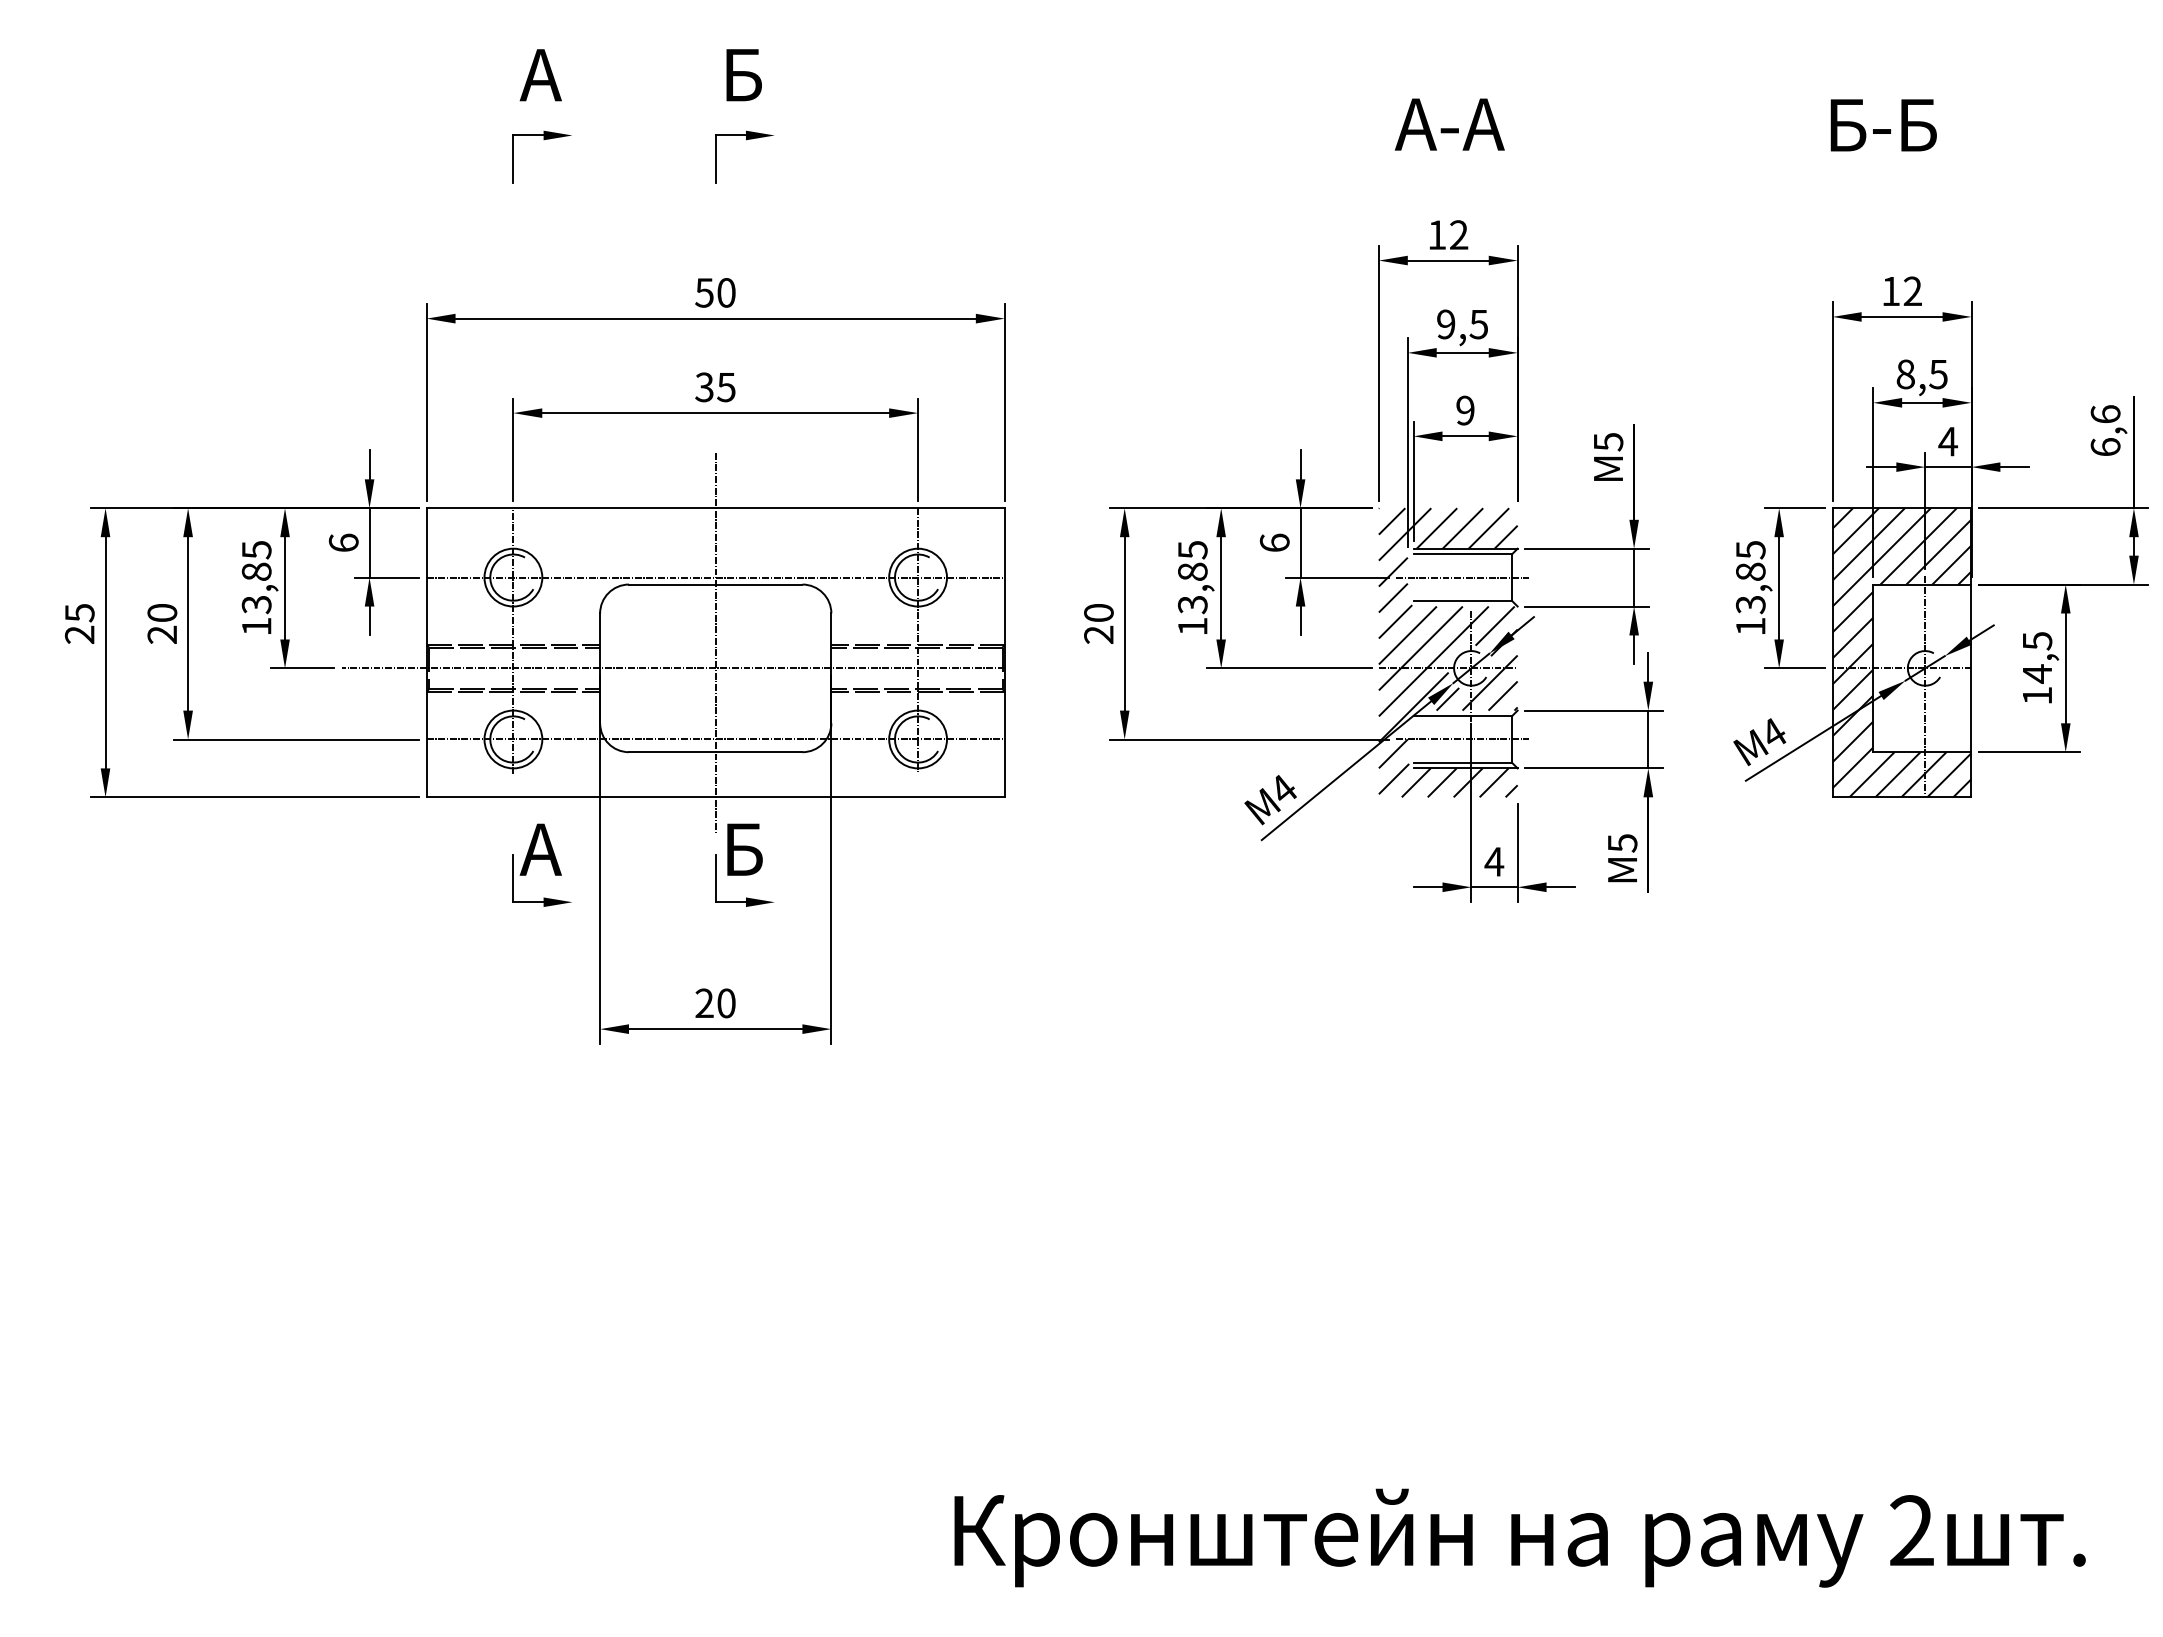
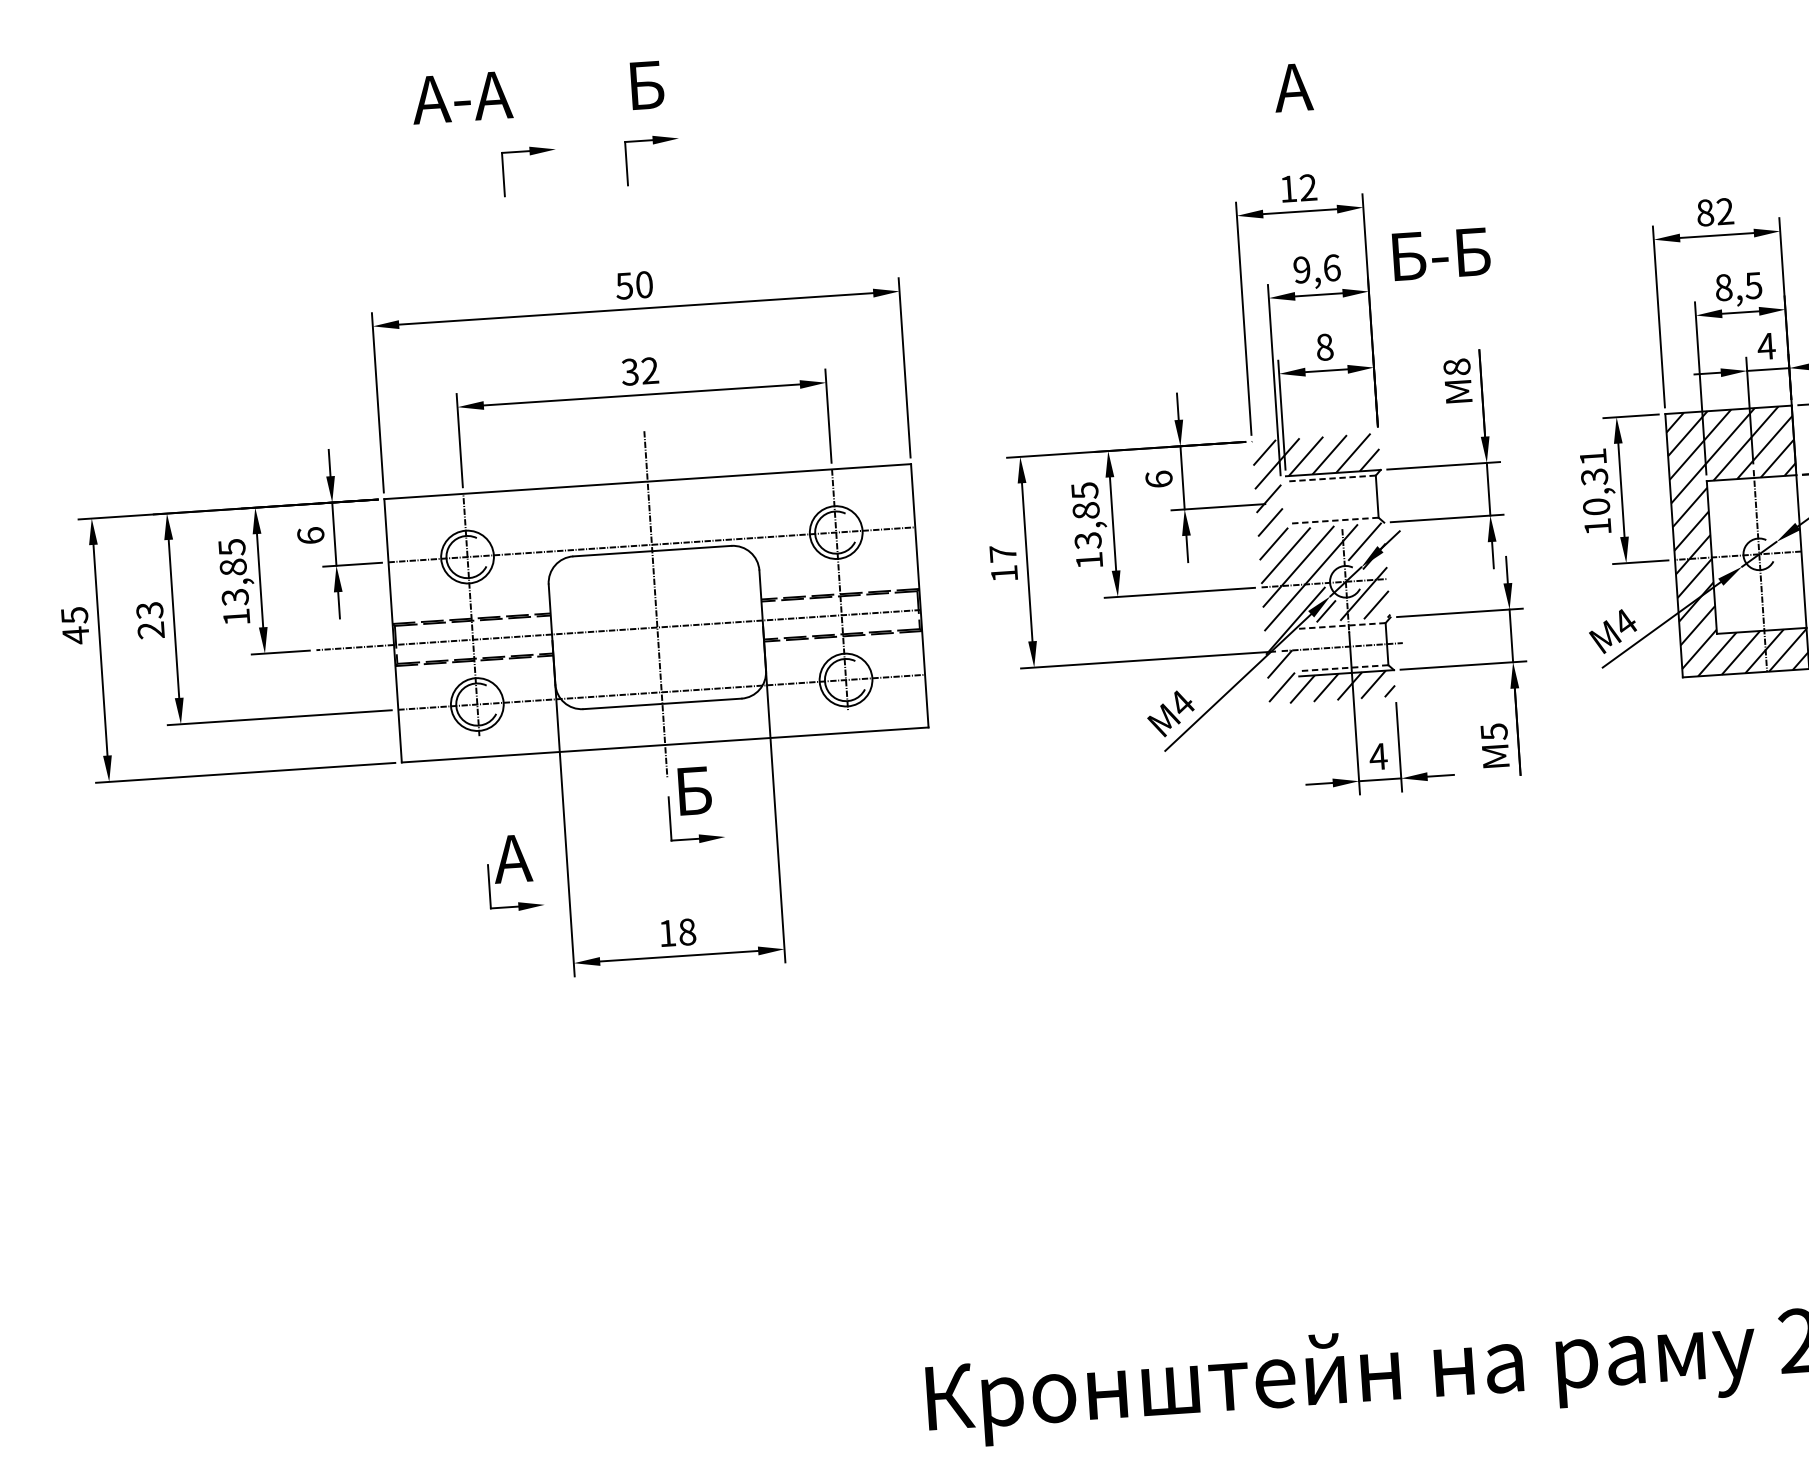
text: (540, 75) -> (461, 97), A -> A-A
text: (1449, 124) -> (1292, 87), A-A -> A
text: (1883, 125) -> (1441, 254), moved
part: (544, 140) -> (530, 155), moved
text: (1891, 291) -> (1705, 213), 12 -> 82
text: (1478, 324) -> (1331, 268), 9,5 -> 9,6
text: (726, 387) -> (650, 370), 35 -> 32
text: (1465, 410) -> (1324, 347), 9 -> 8
text: (1608, 441) -> (1457, 366), M5 -> M8
line: (1462, 554) -> (1330, 478), solid -> dashed
line: (1462, 577) -> (1332, 499), removed
text: (1750, 577) -> (1594, 482), 13,85 -> 10,31
line: (1462, 600) -> (1333, 520), solid -> dashed
text: (162, 613) -> (150, 611), 20 -> 23
text: (1098, 623) -> (1003, 563), 20 -> 17
text: (79, 634) -> (75, 635), 25 -> 45
line: (1462, 716) -> (1340, 626), solid -> dashed
line: (1462, 762) -> (1343, 668), solid -> dashed
part: (541, 864) -> (514, 872), moved
text: (715, 1003) -> (677, 932), 20 -> 18

